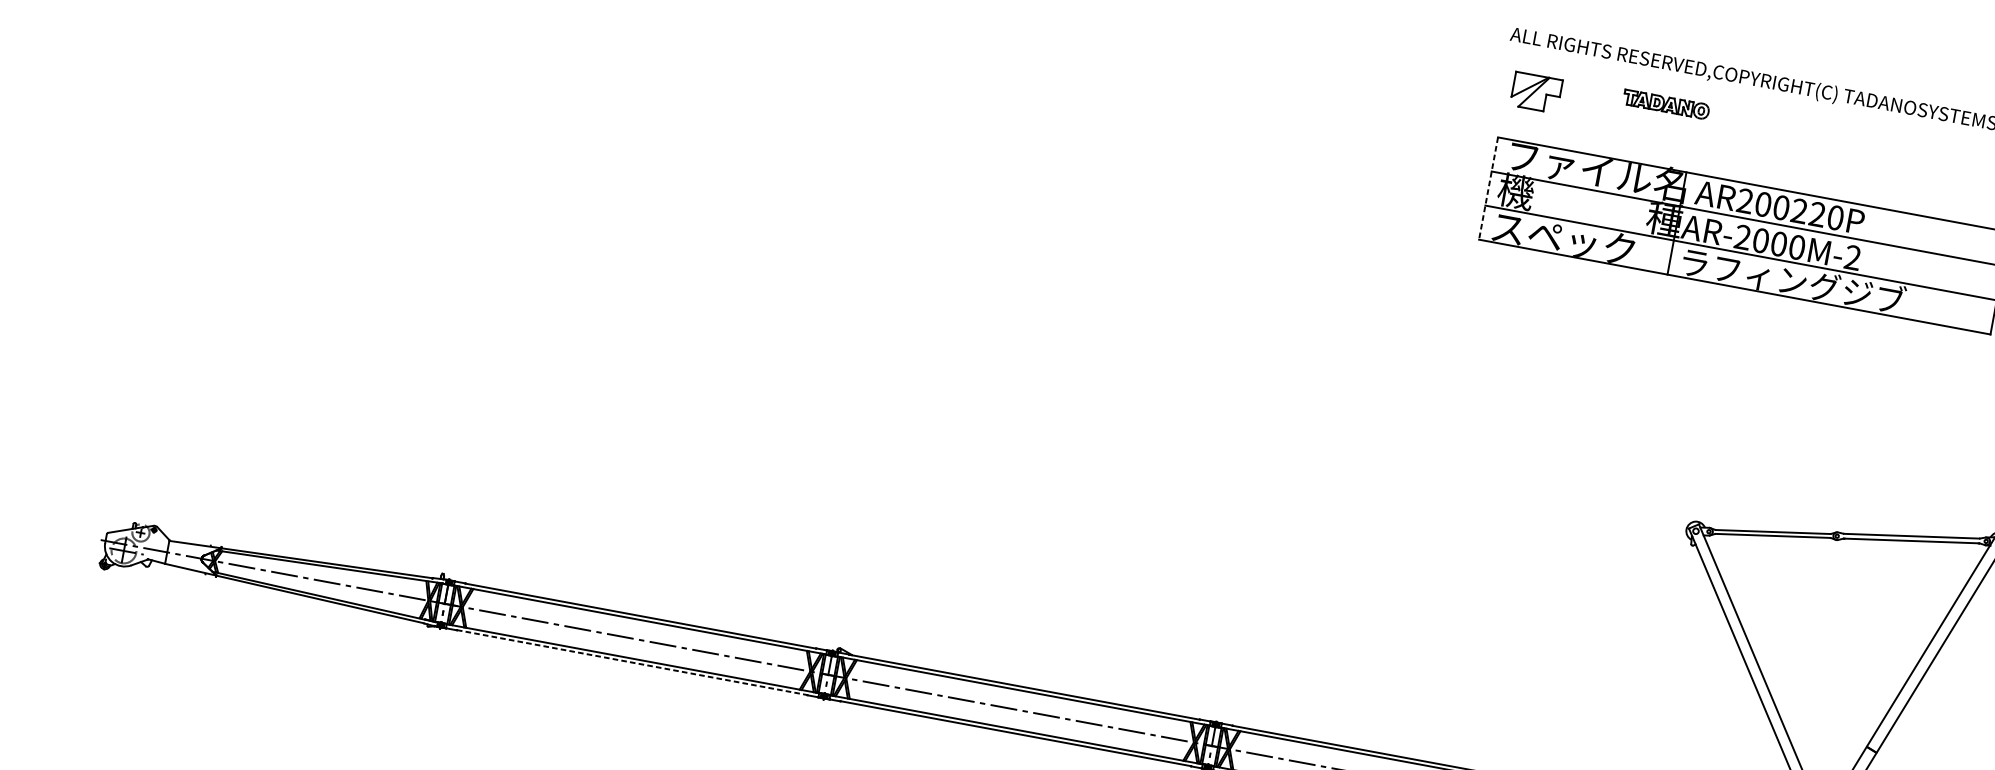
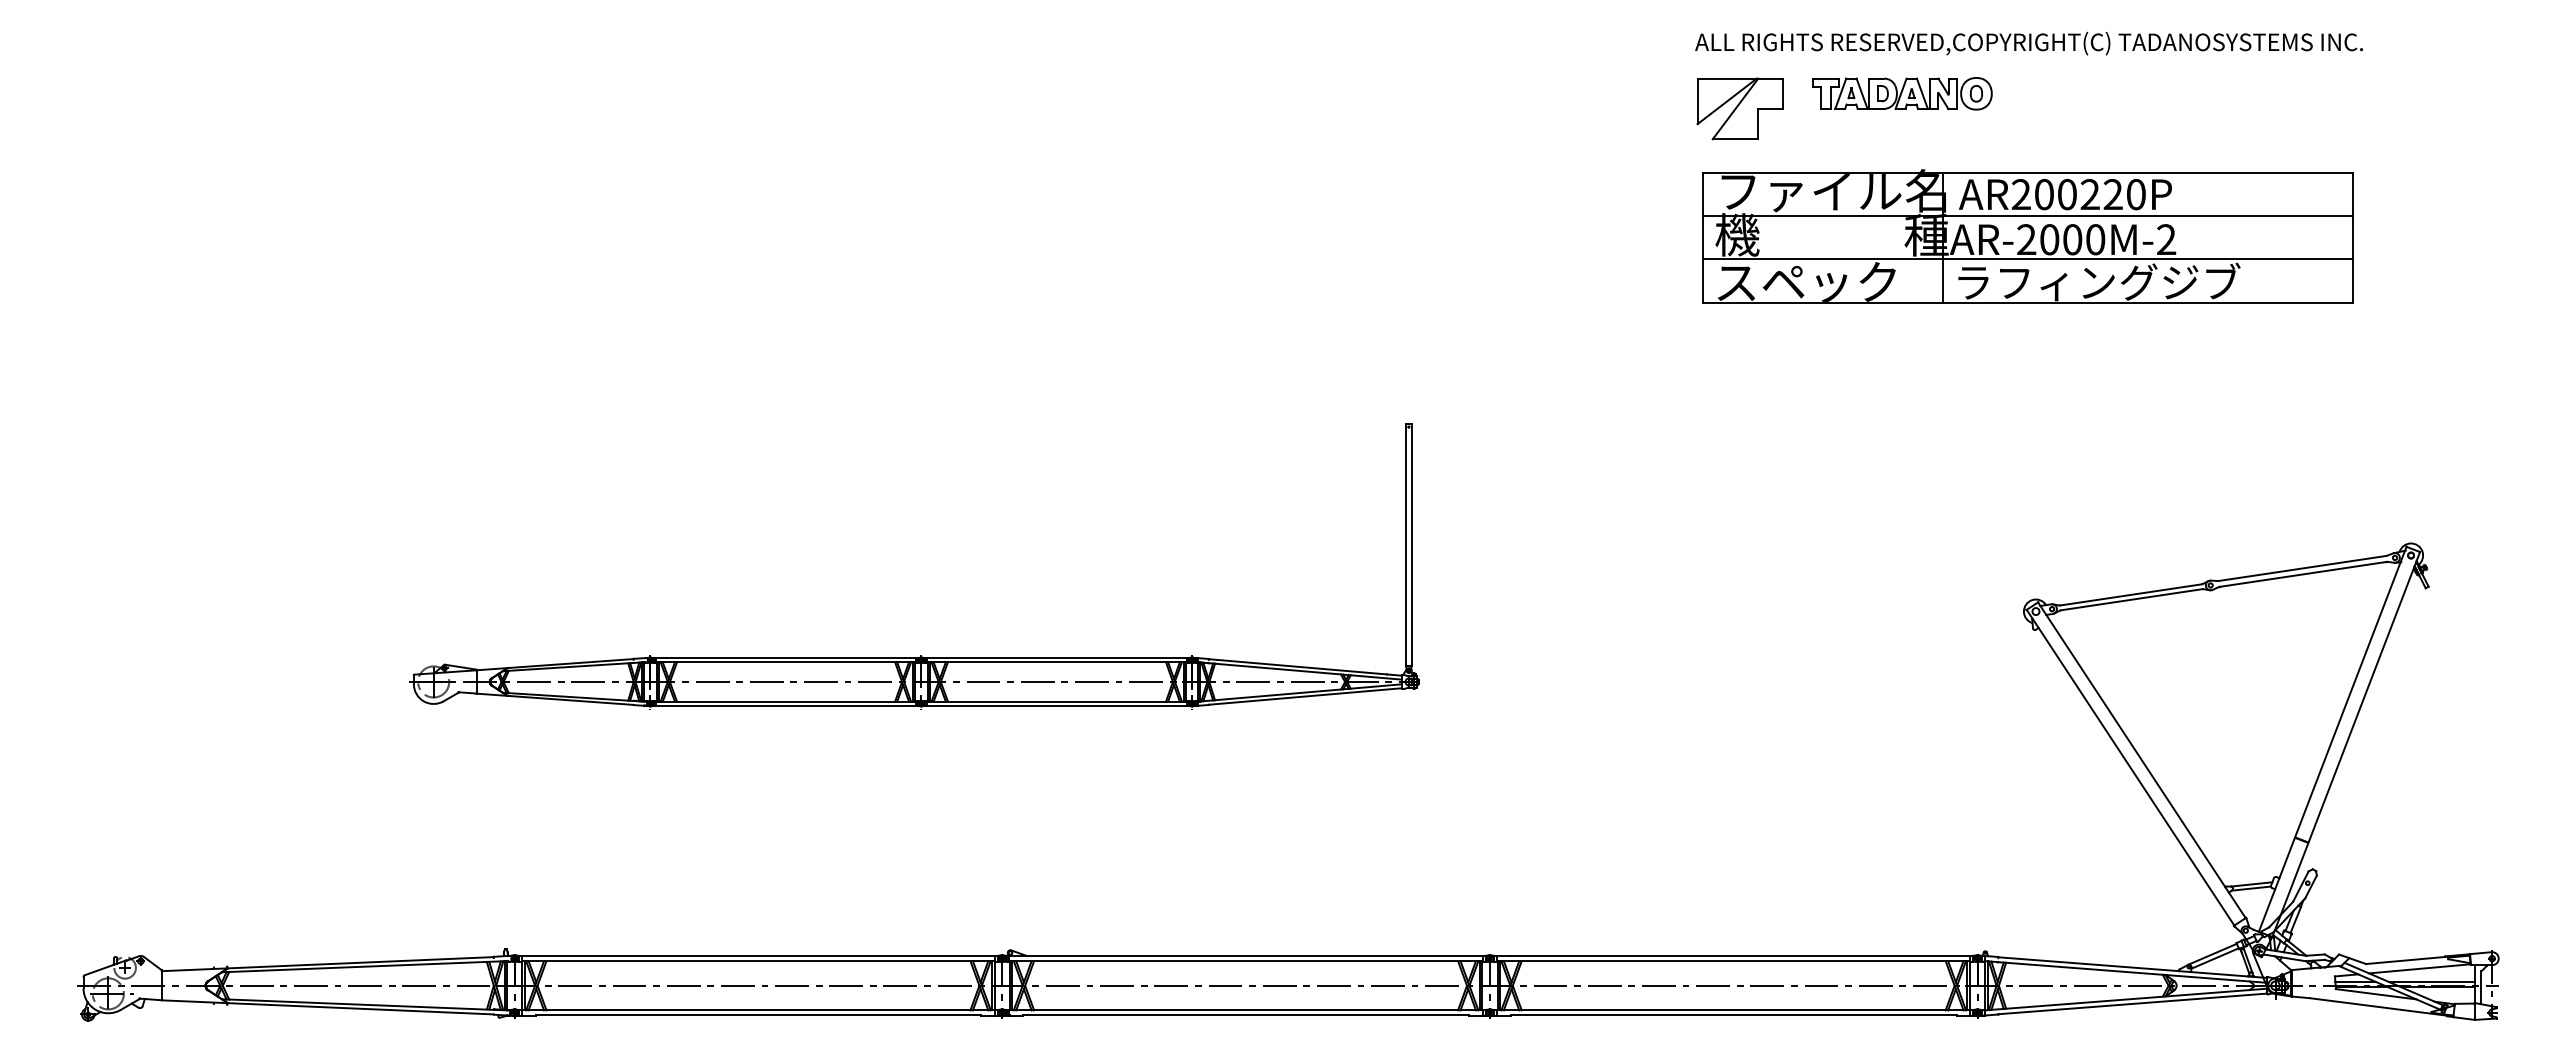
part: (1536, 92) -> (1739, 108), size x1.43
part: (1666, 104) -> (1902, 93), size x1.67
line: (1488, 189) -> (1702, 238), dashed -> solid
part: (812, 403) -> (920, 655), added
line: (632, 662) -> (758, 1015), dashed -> solid

